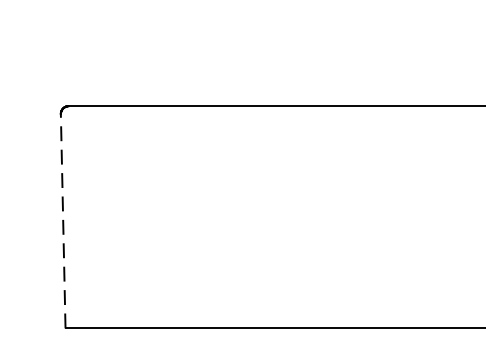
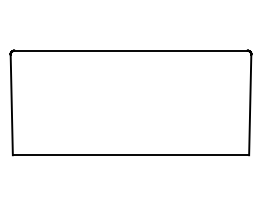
line: (62, 220) -> (11, 104), dashed -> solid

